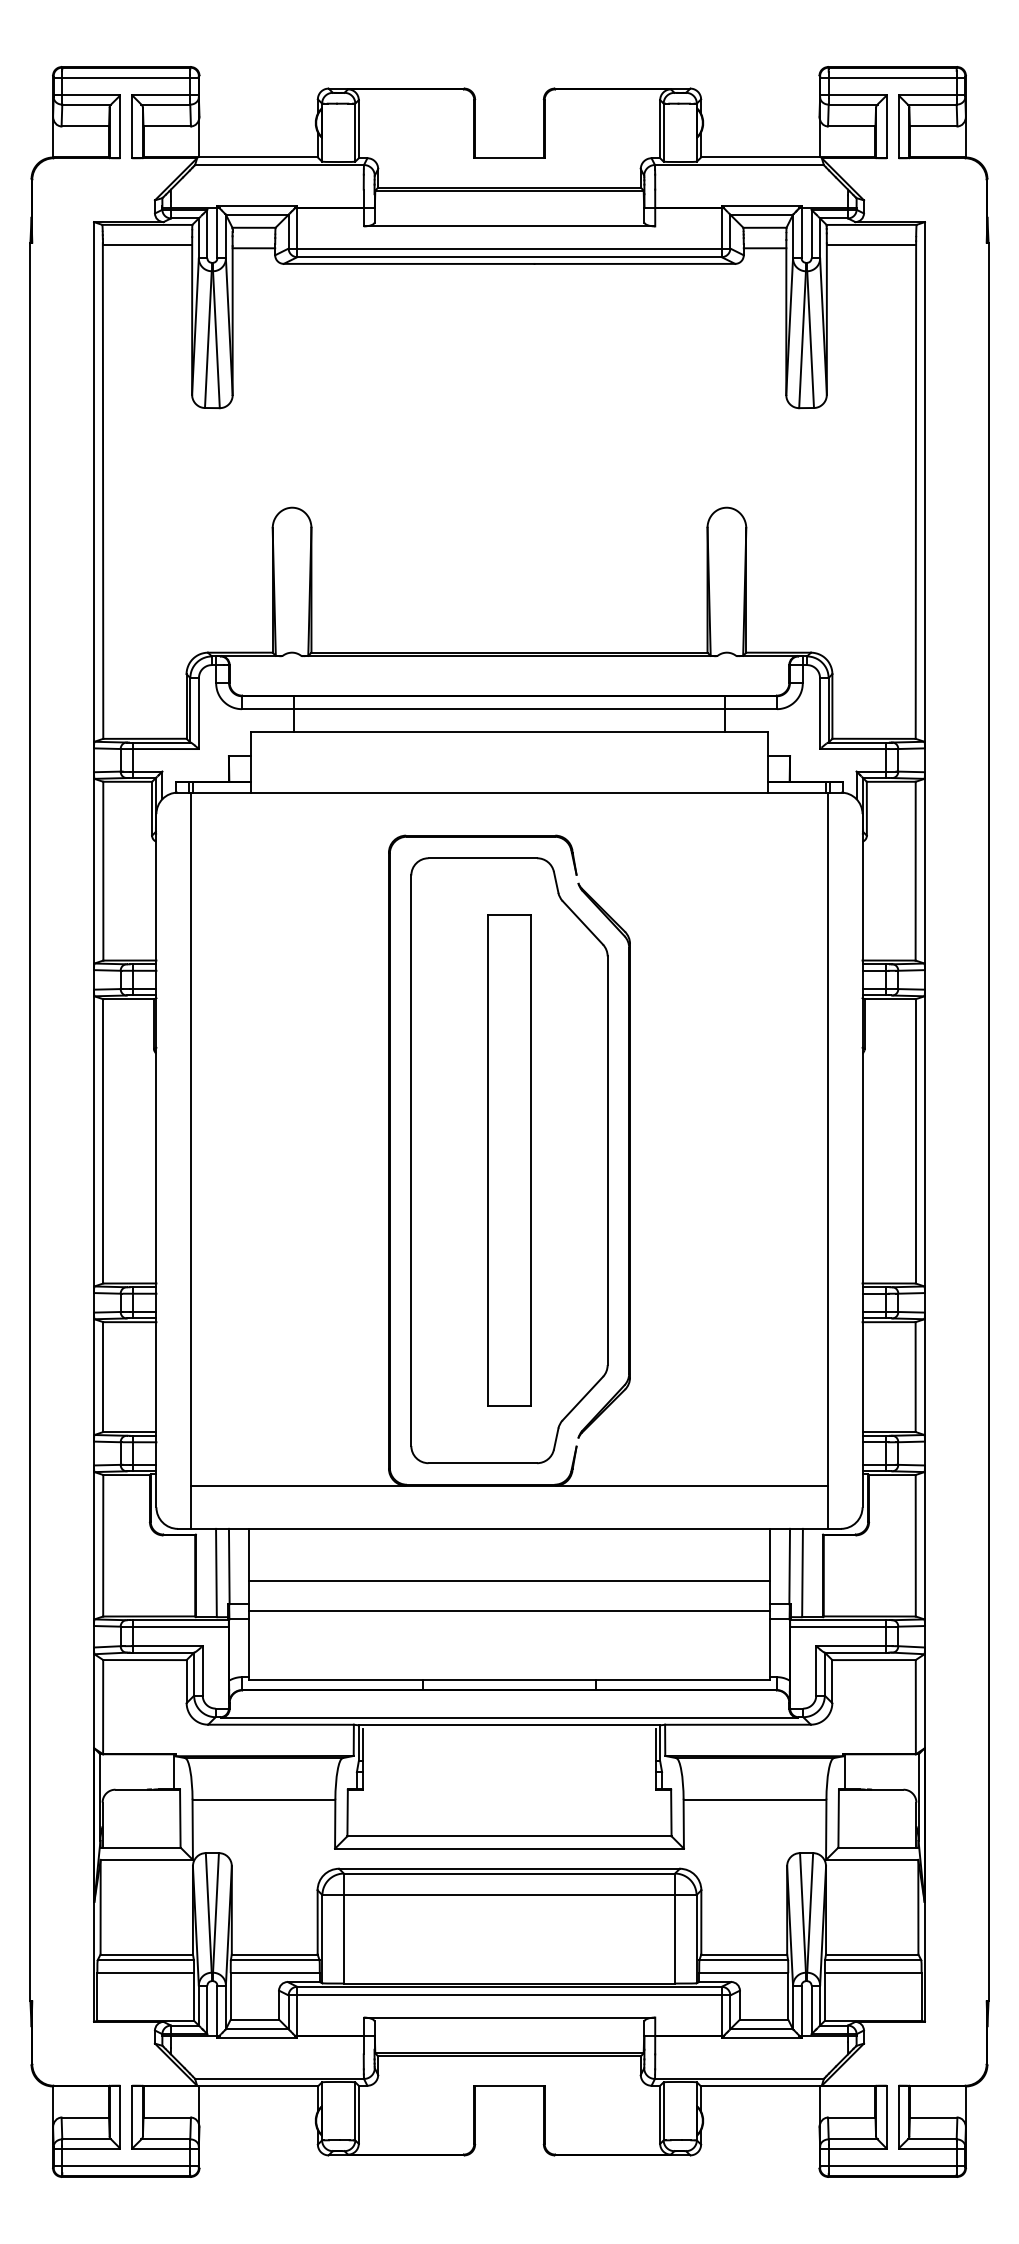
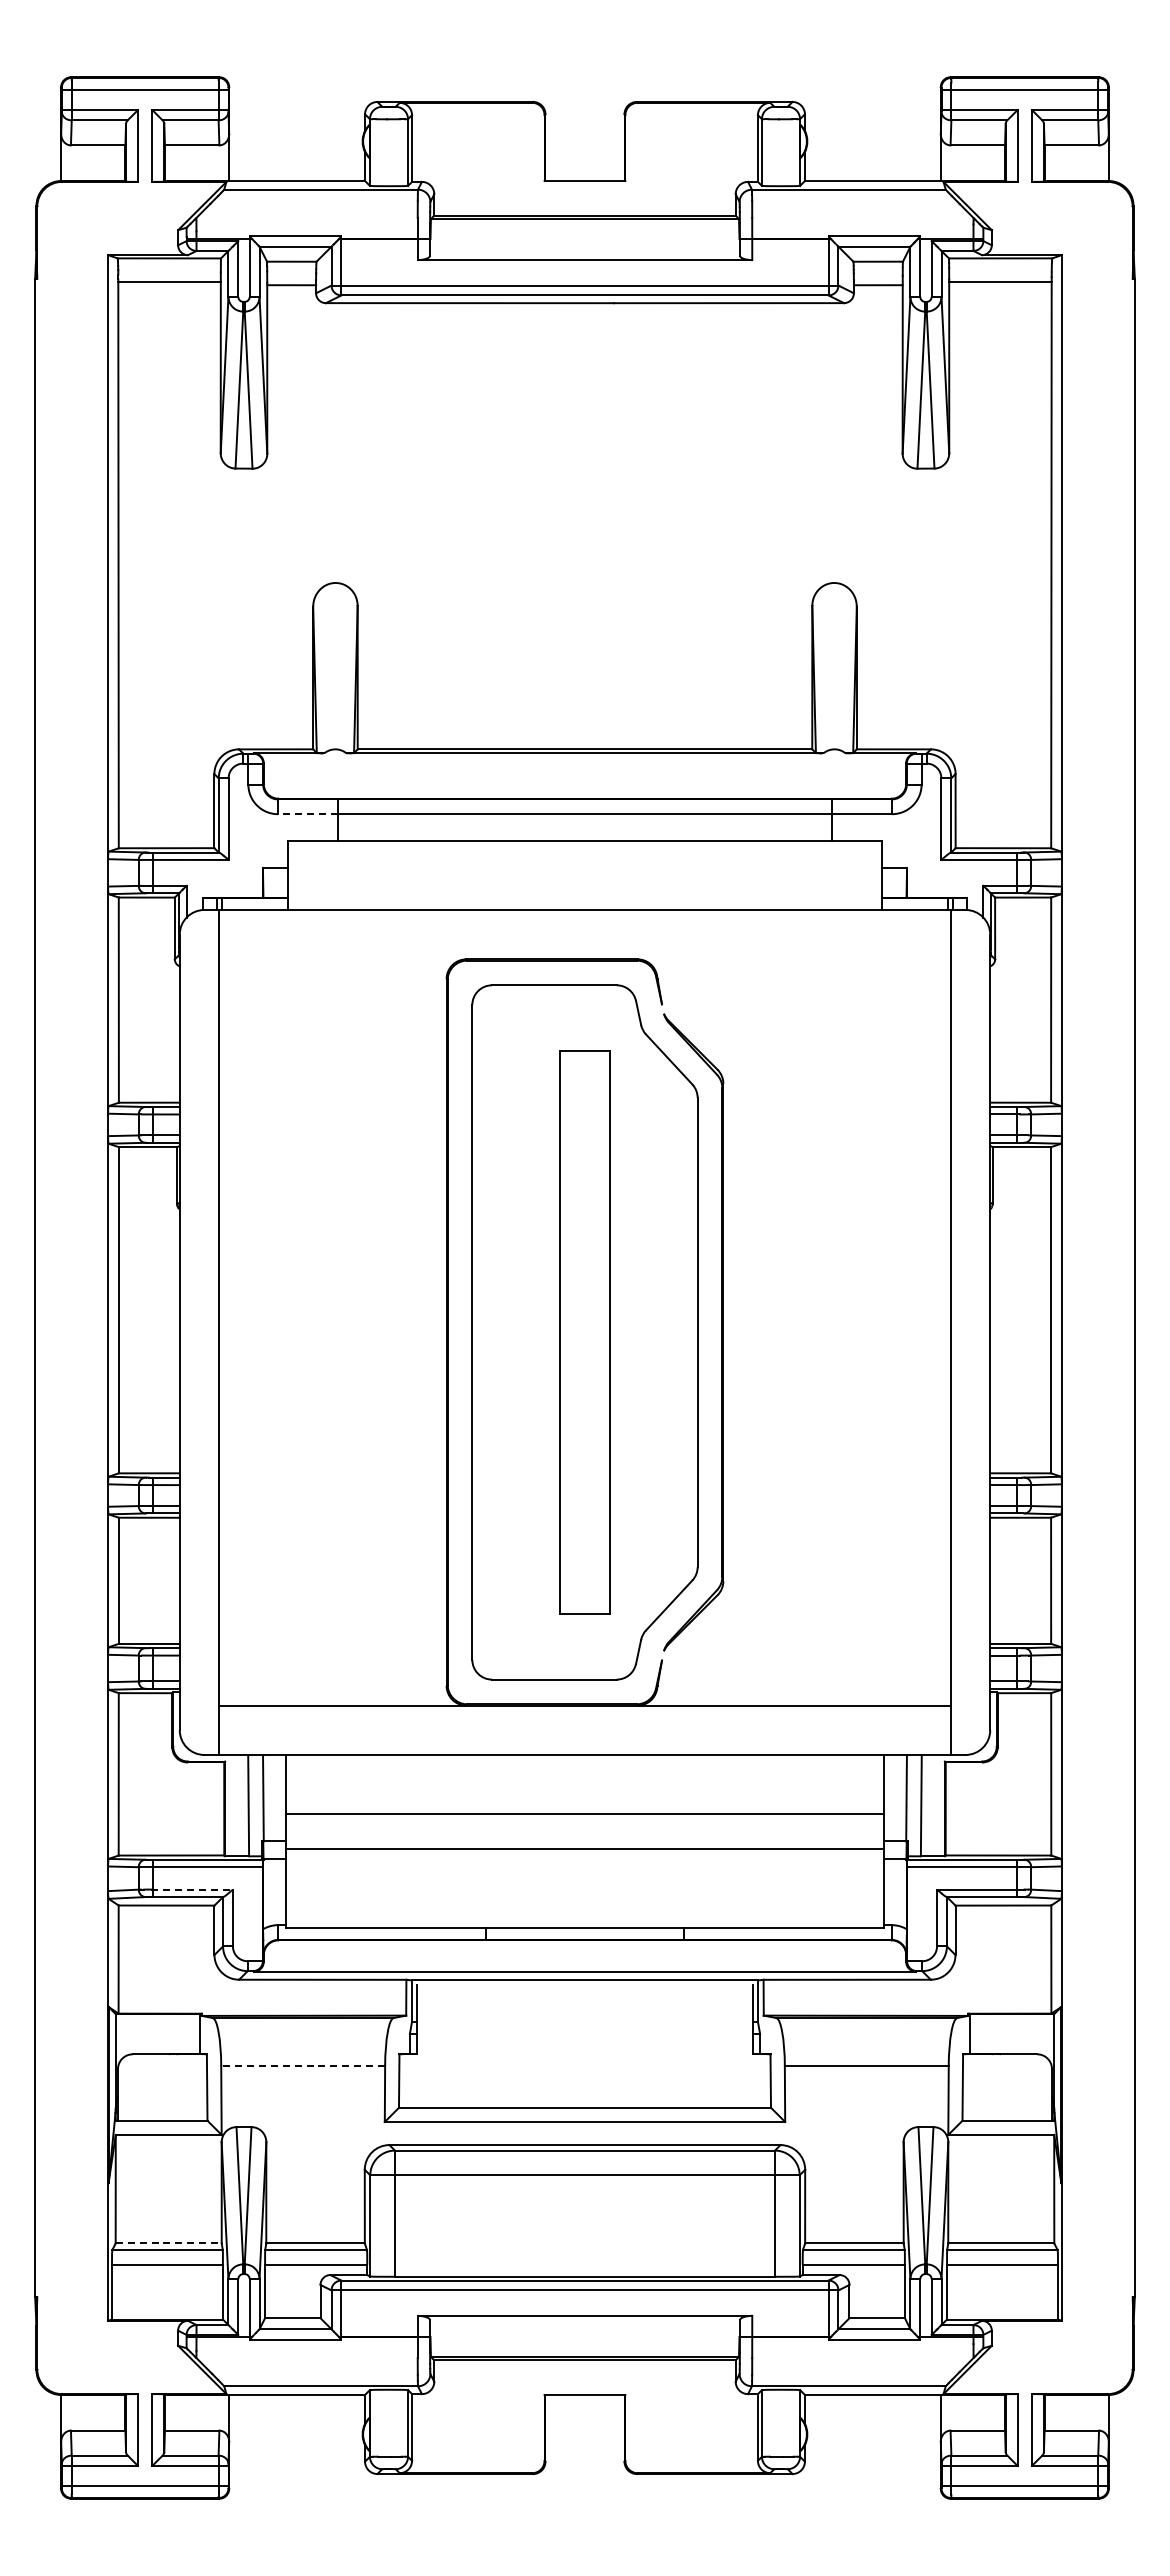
line: (267, 709) -> (307, 814), solid -> dashed
line: (167, 1646) -> (192, 1889), solid -> dashed
line: (264, 1799) -> (303, 2065), solid -> dashed
line: (147, 1954) -> (169, 2243), solid -> dashed

